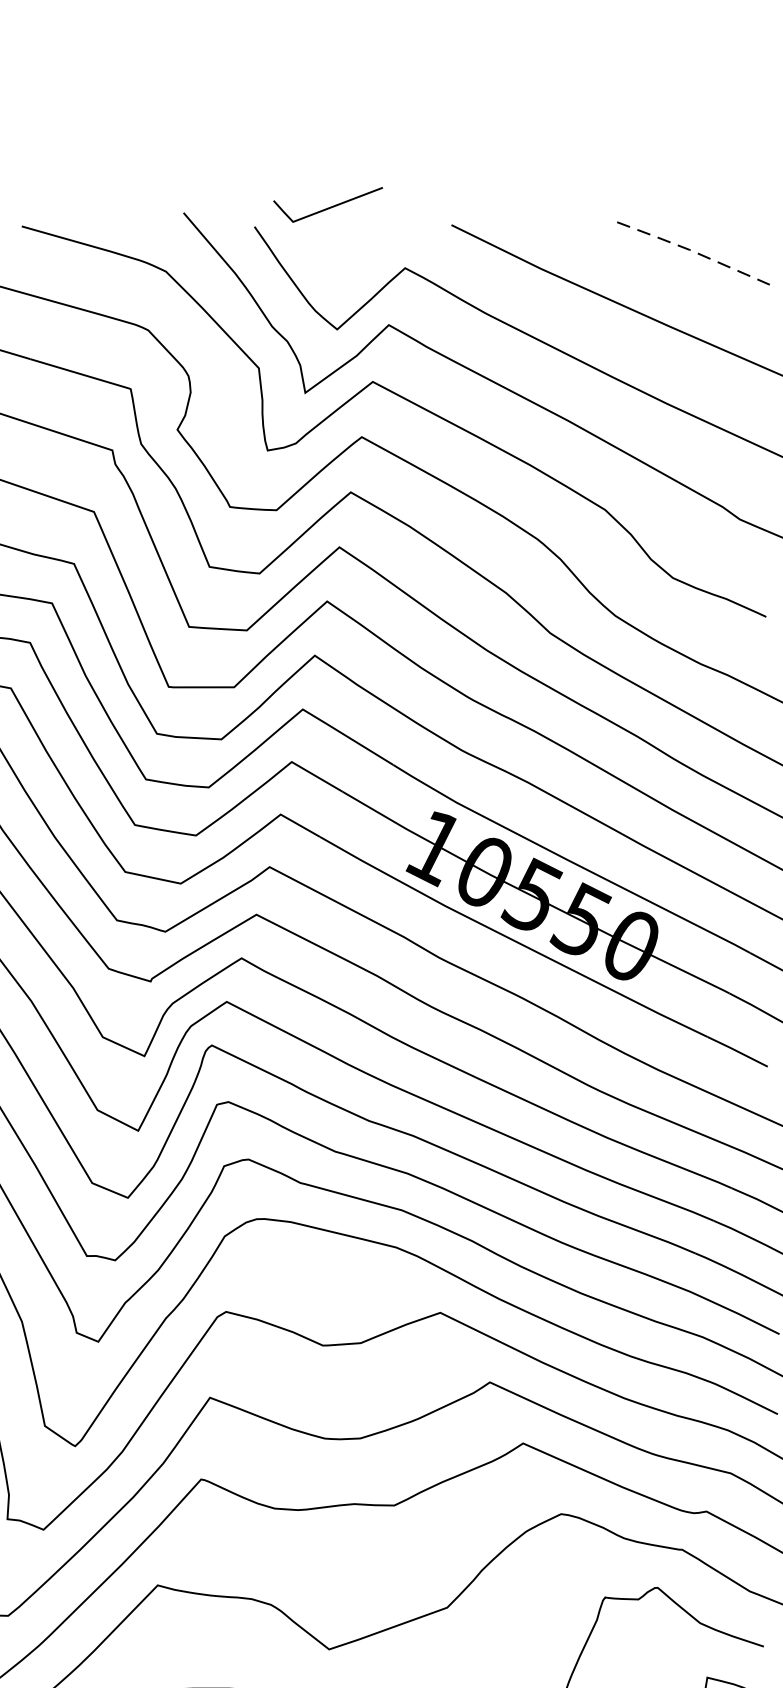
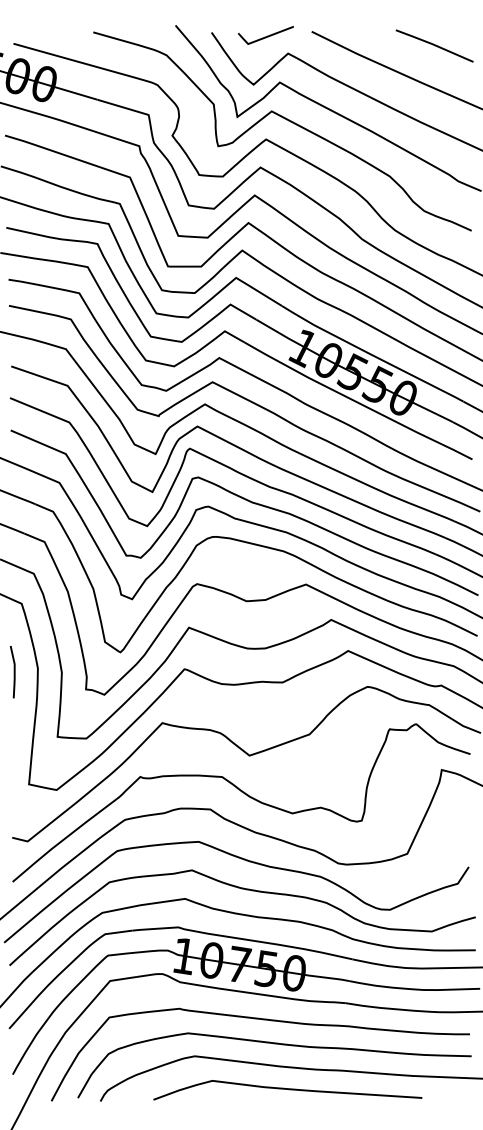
line: (327, 207) -> (265, 36), moved
line: (691, 250) -> (433, 44), dashed -> solid

